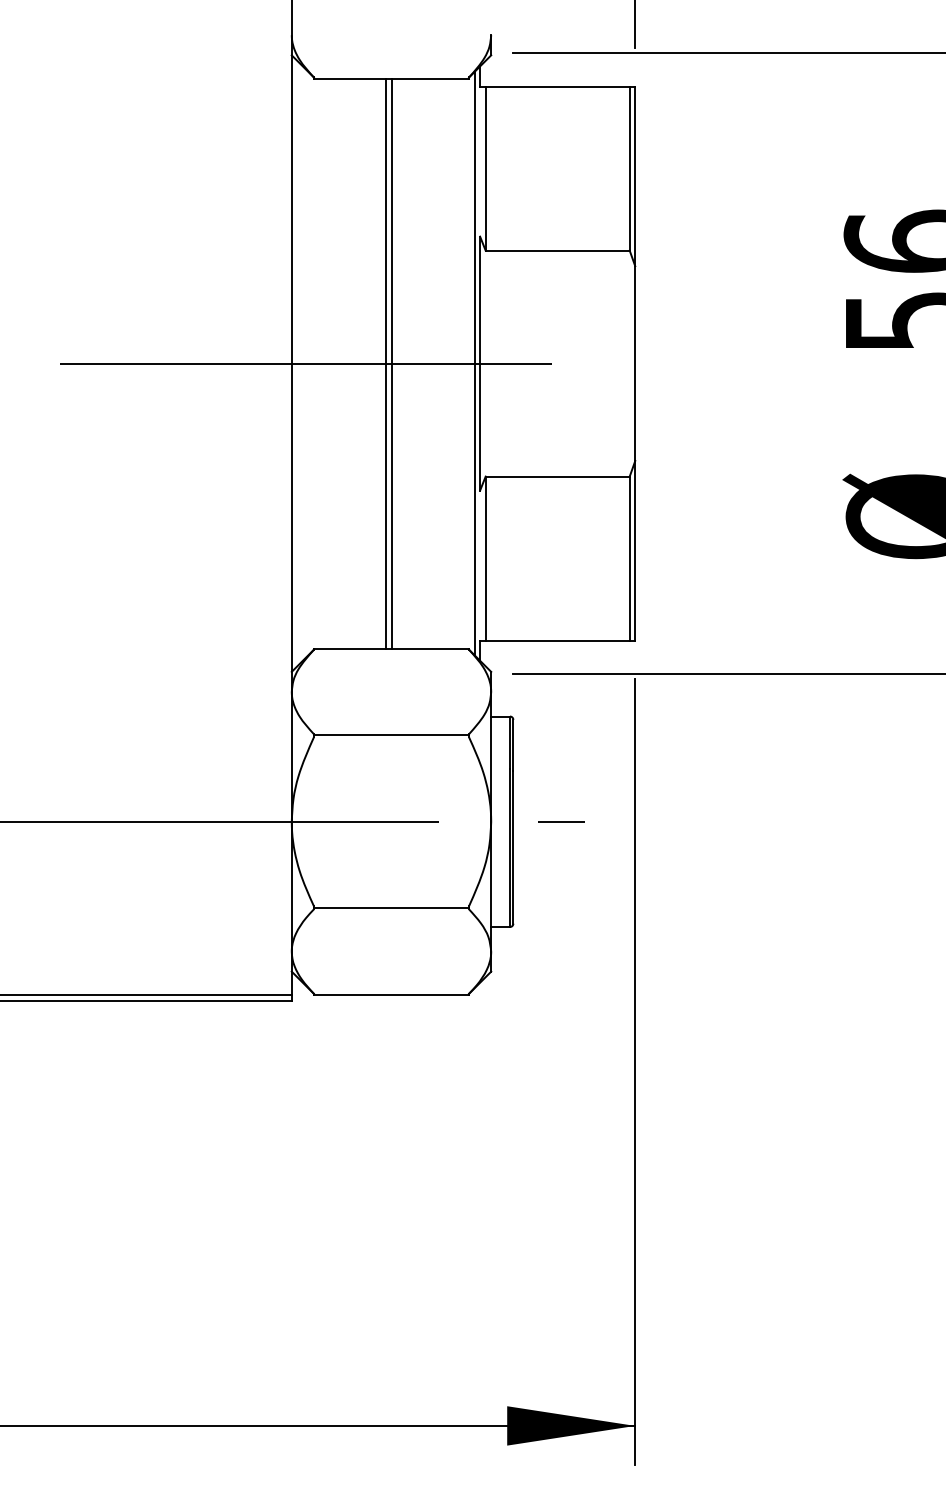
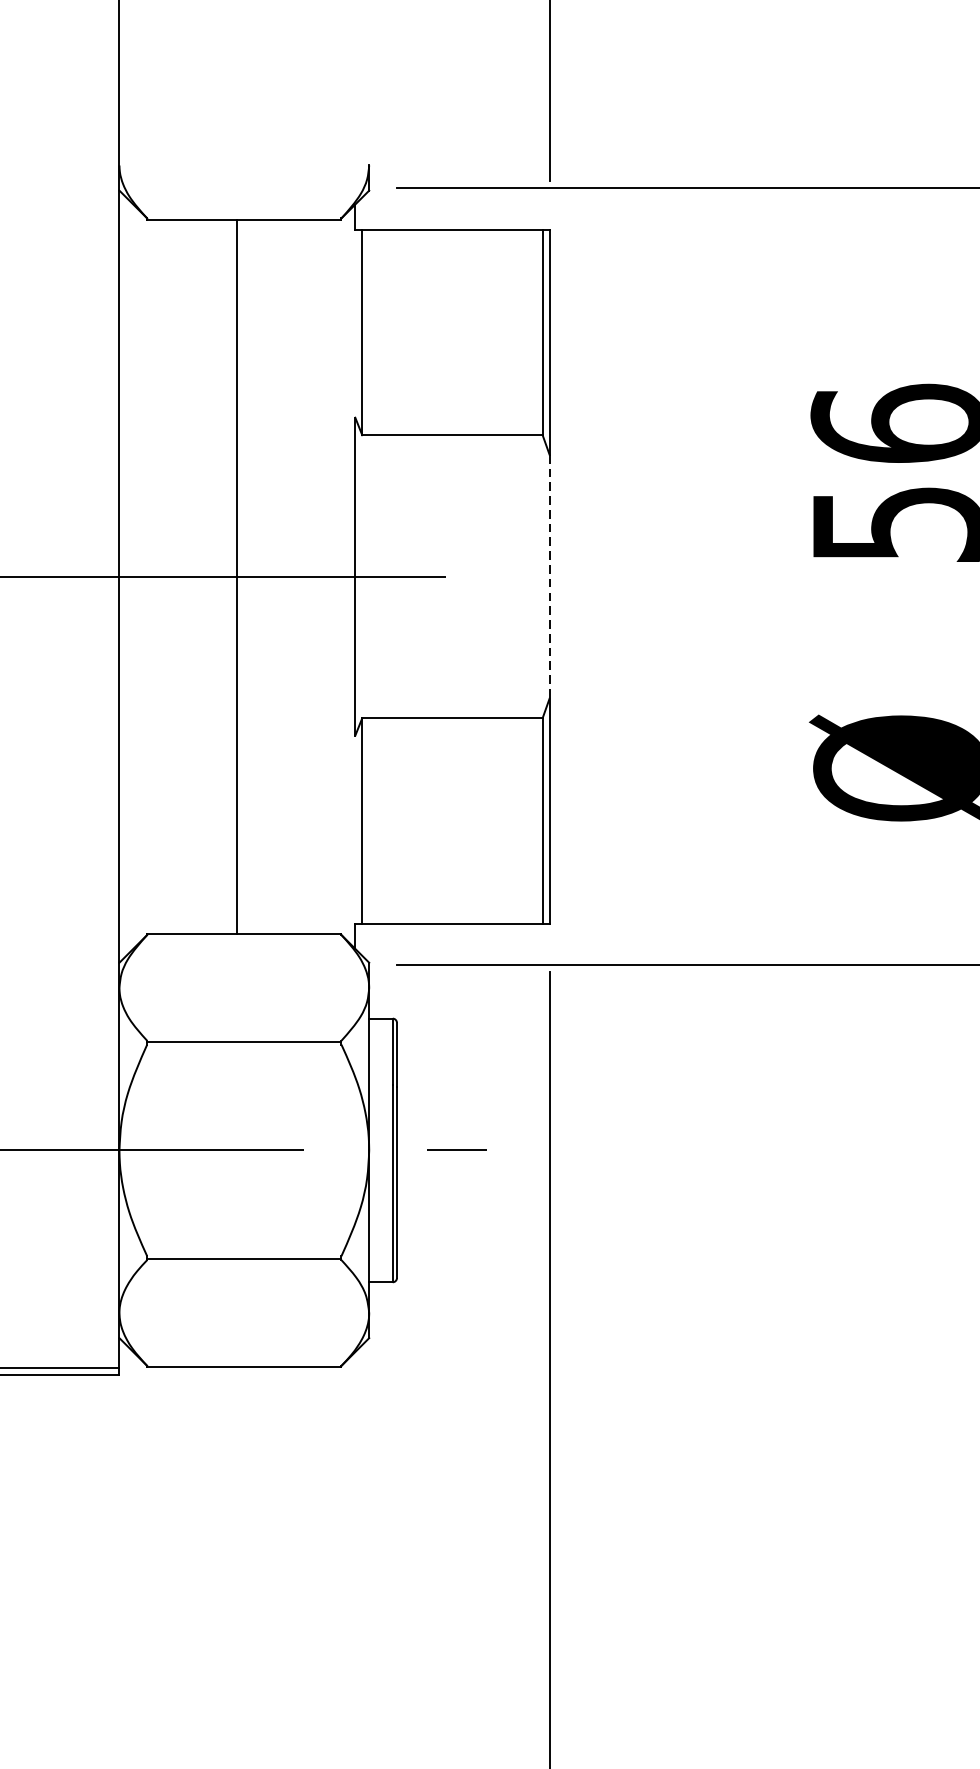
line: (391, 363) -> (244, 576), removed
line: (474, 363) -> (348, 576), removed
line: (635, 364) -> (549, 577), solid -> dashed

